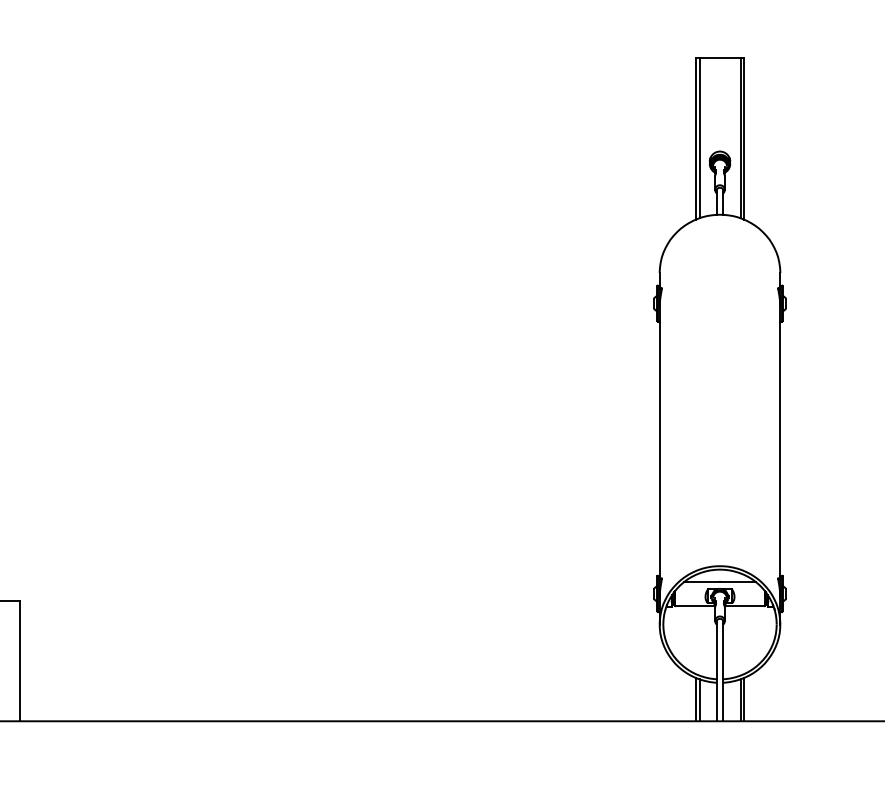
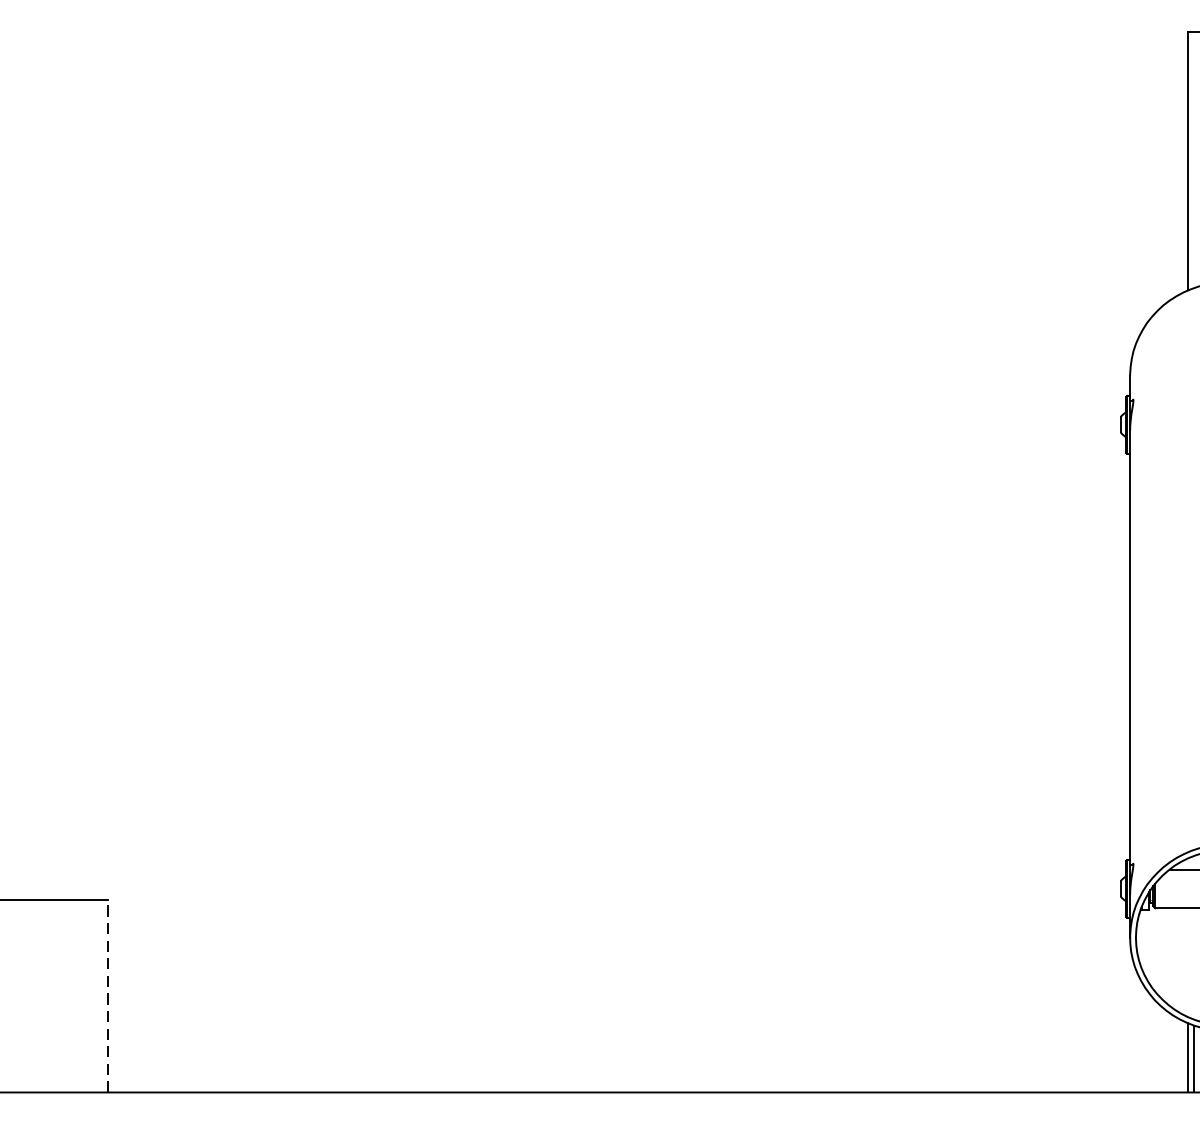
line: (699, 137) -> (1193, 159), removed
line: (20, 660) -> (108, 995), solid -> dashed

